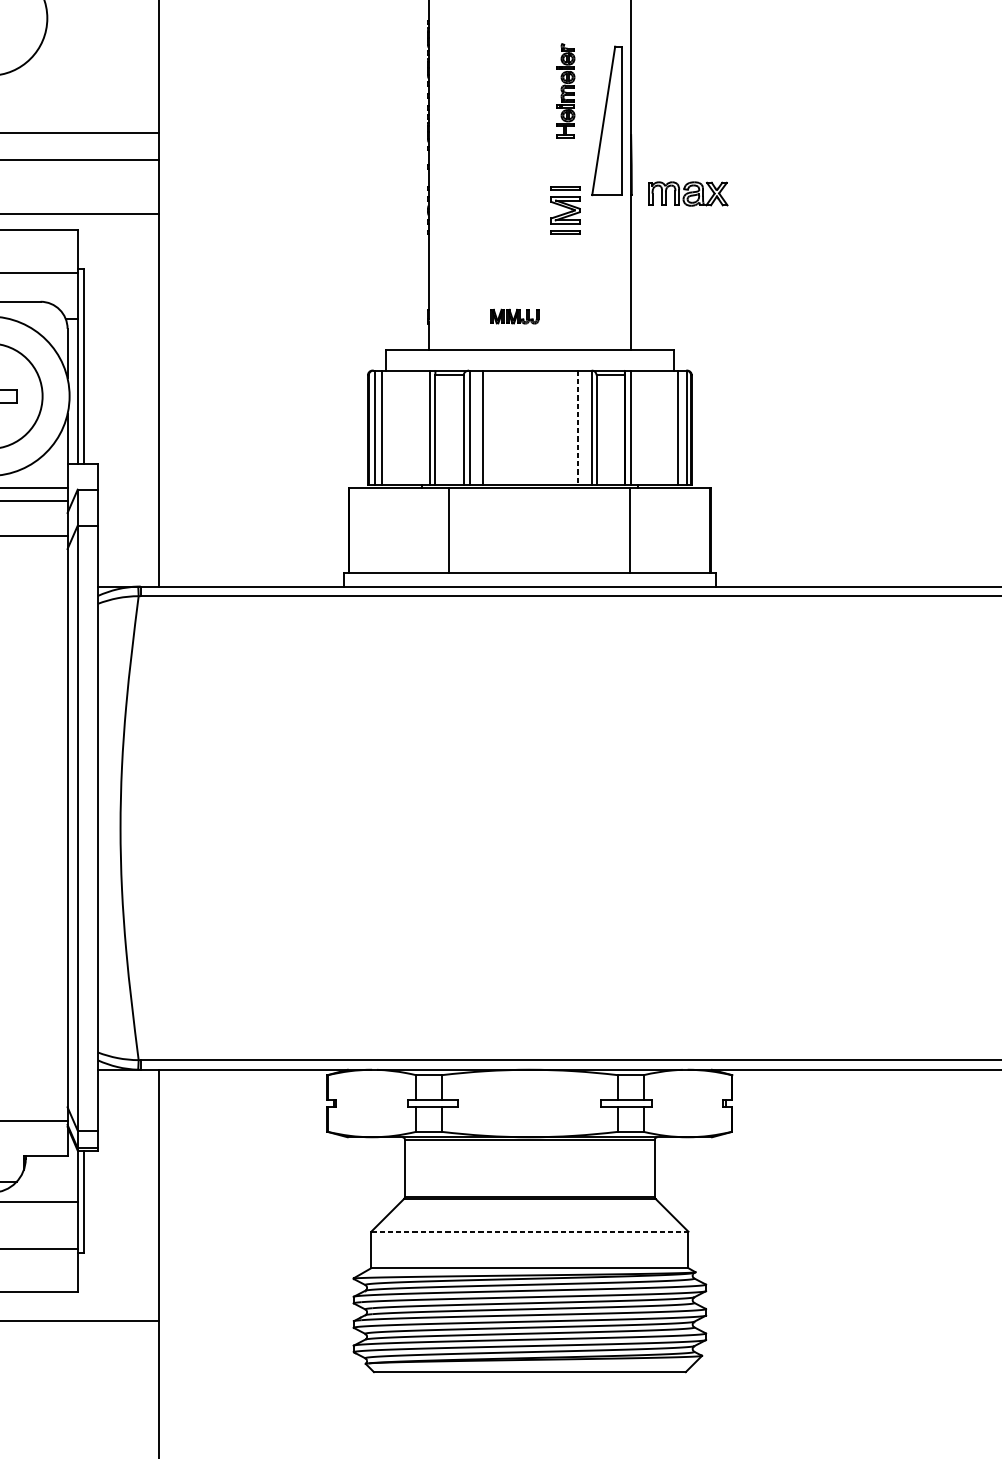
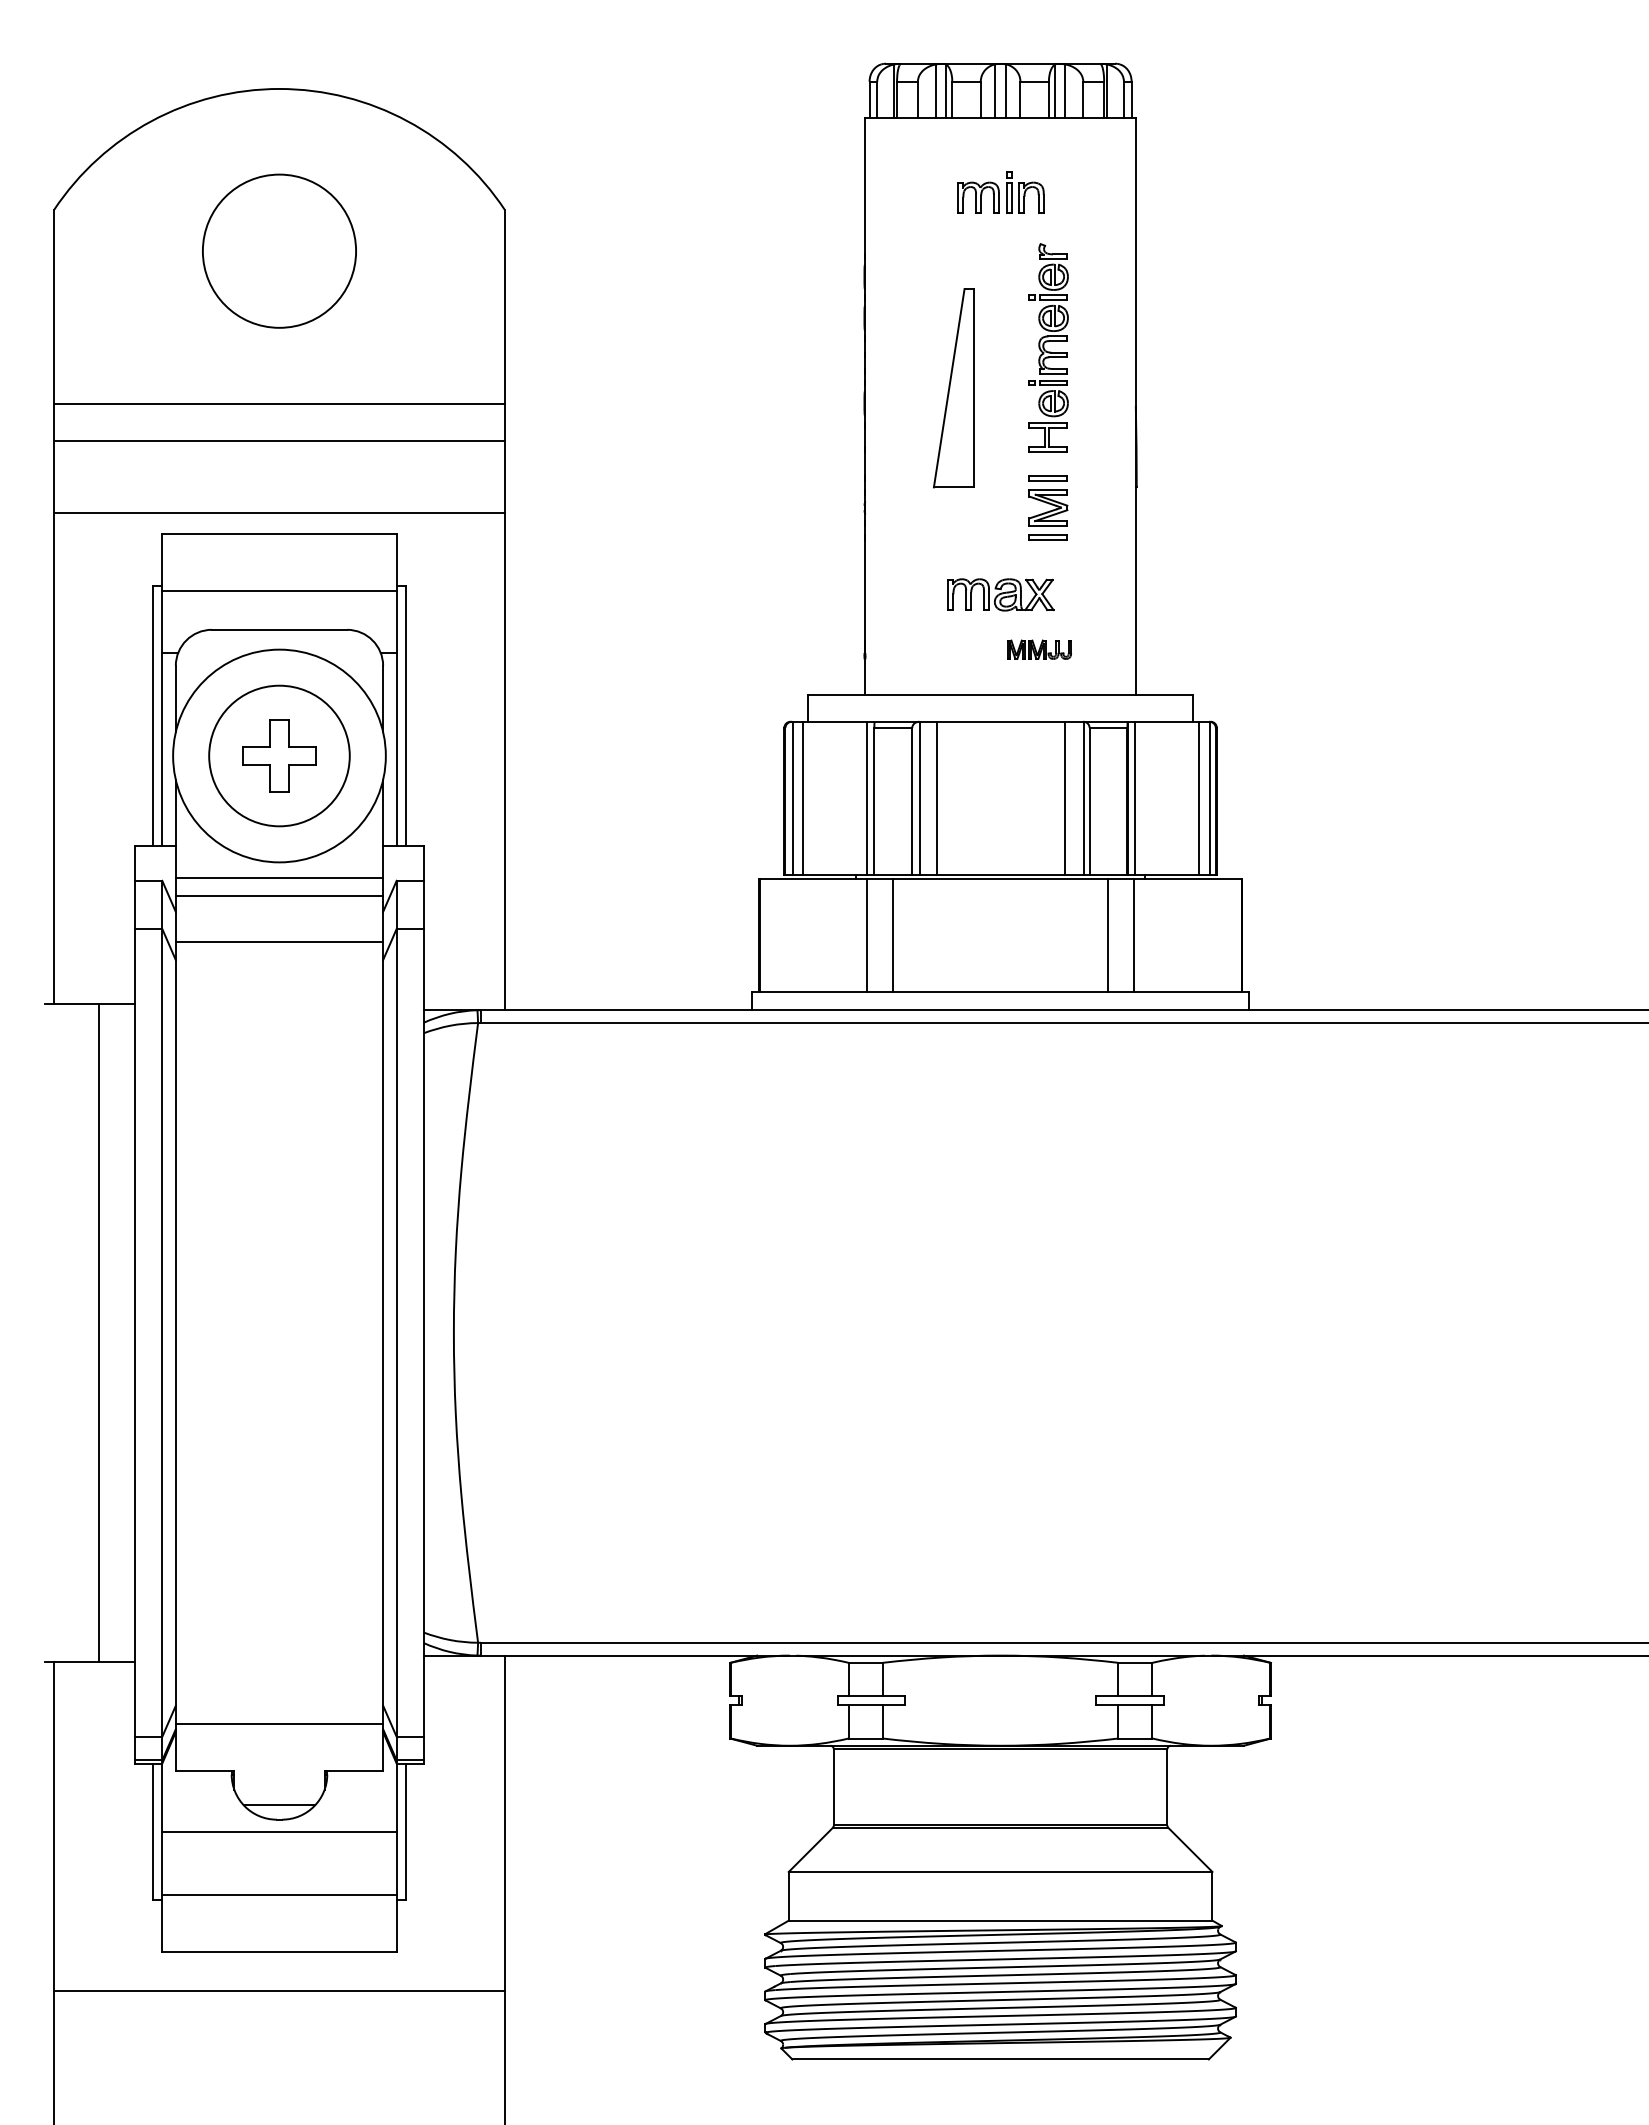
part: (565, 90) -> (1048, 347), size x1.67
part: (606, 121) -> (953, 388), moved
part: (687, 193) -> (1000, 594), moved
part: (514, 316) -> (1039, 649), moved
line: (578, 428) -> (1065, 798), dashed -> solid
line: (430, 530) -> (867, 935), added
line: (610, 530) -> (1108, 935), added
line: (529, 1231) -> (1000, 1871), dashed -> solid

